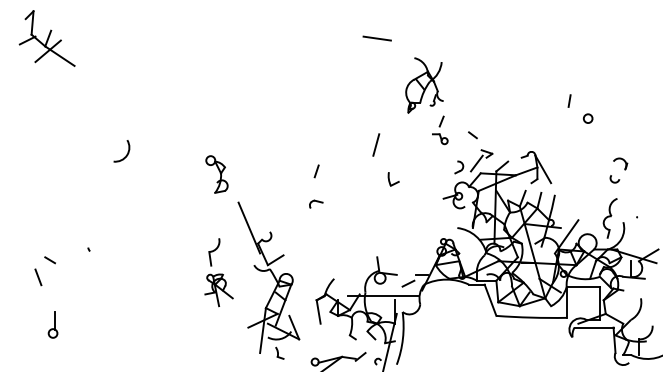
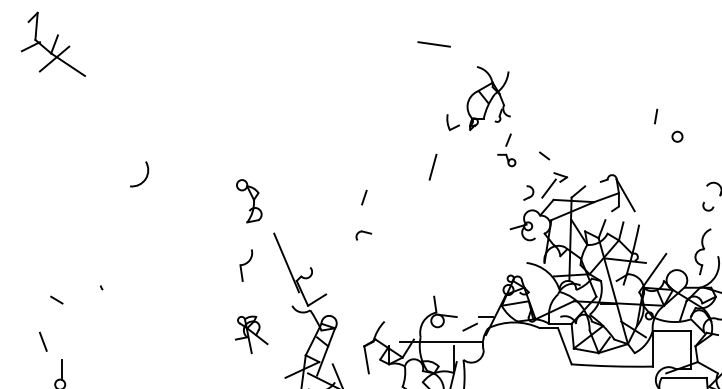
part: (393, 179) -> (452, 122), moved
part: (214, 252) -> (246, 265), moved
line: (38, 277) -> (43, 341), moved

